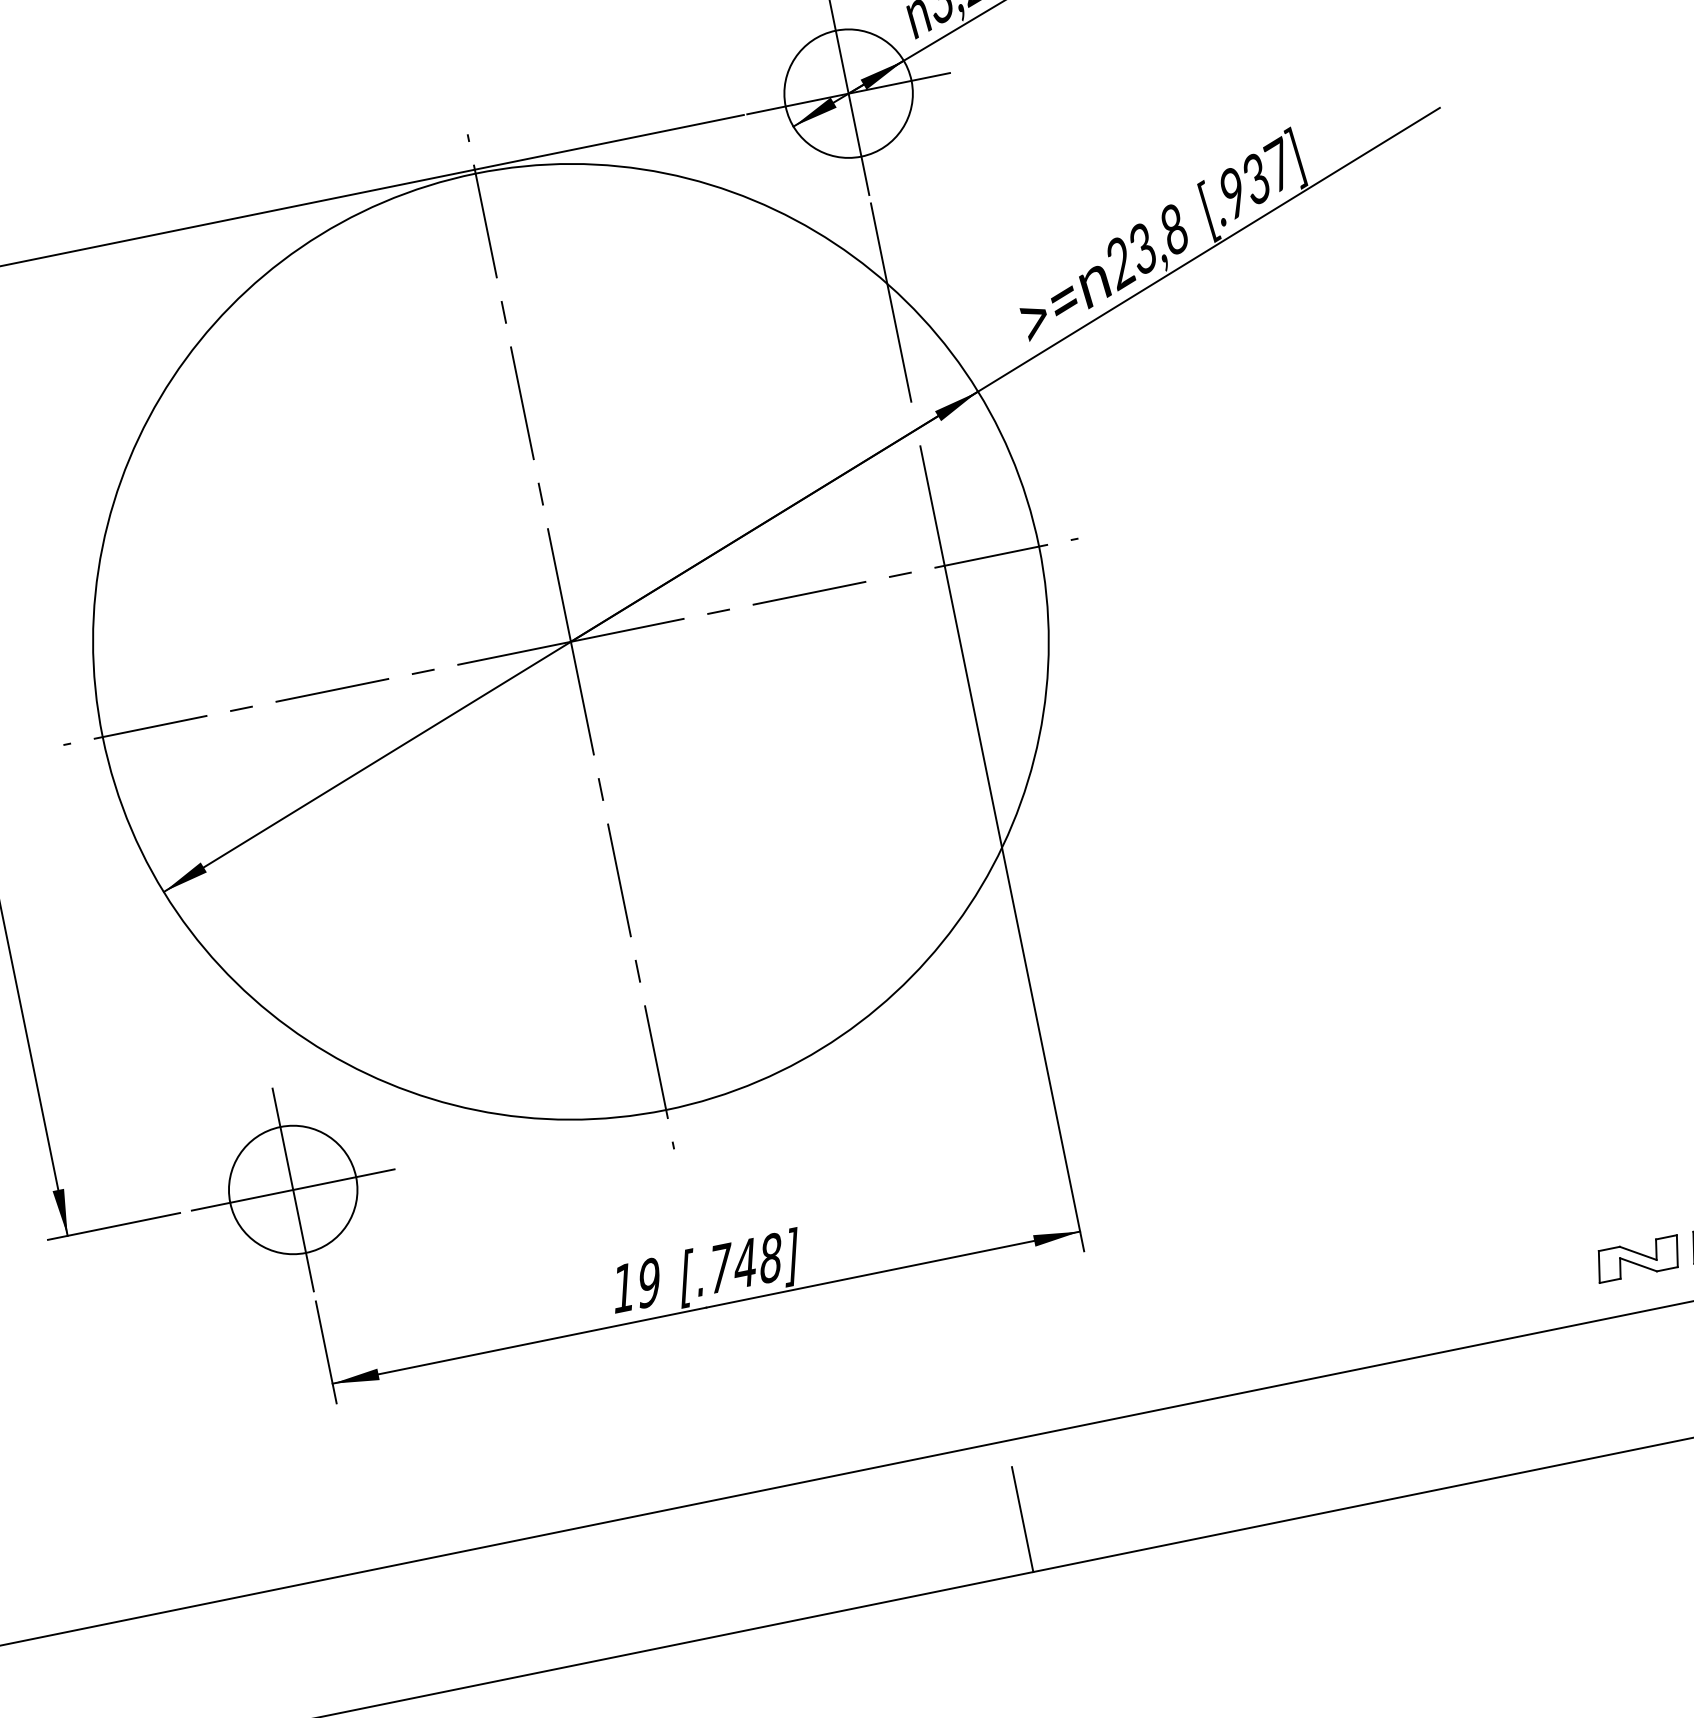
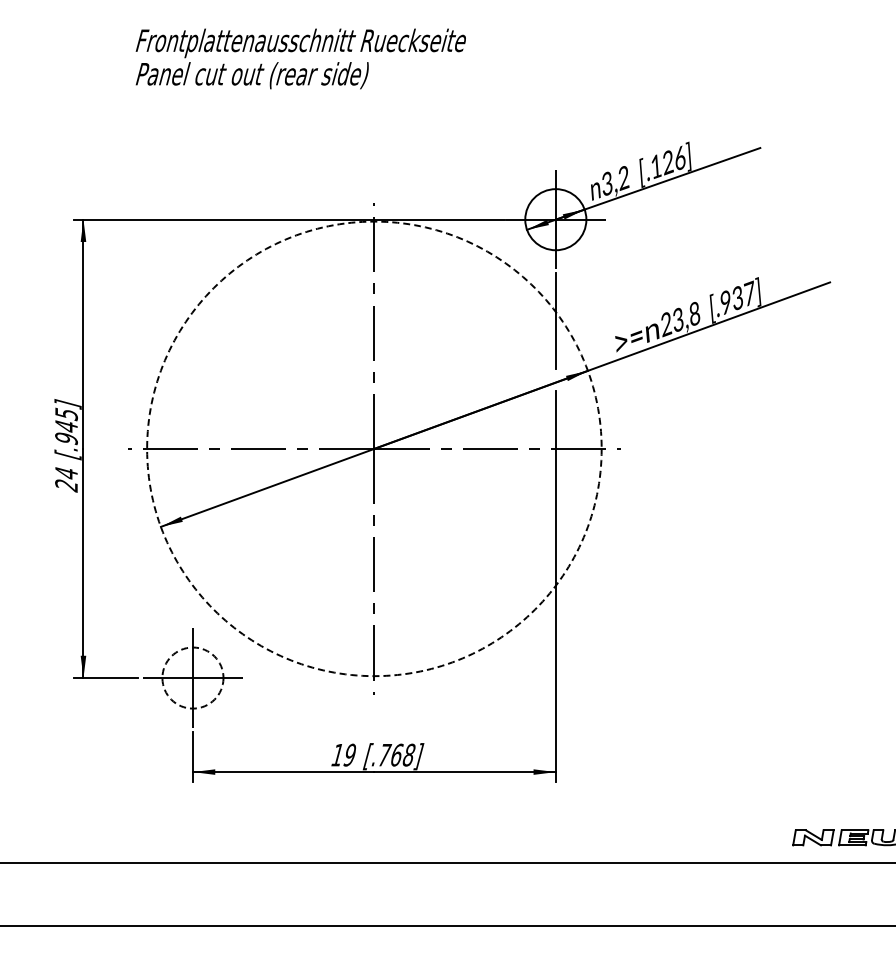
circle: (570, 640) -> (374, 448), solid -> dashed
circle: (292, 1189) -> (192, 677), solid -> dashed
text: (744, 1262) -> (396, 754), [.748] -> [.768]
line: (1022, 1518) -> (501, 900), removed

